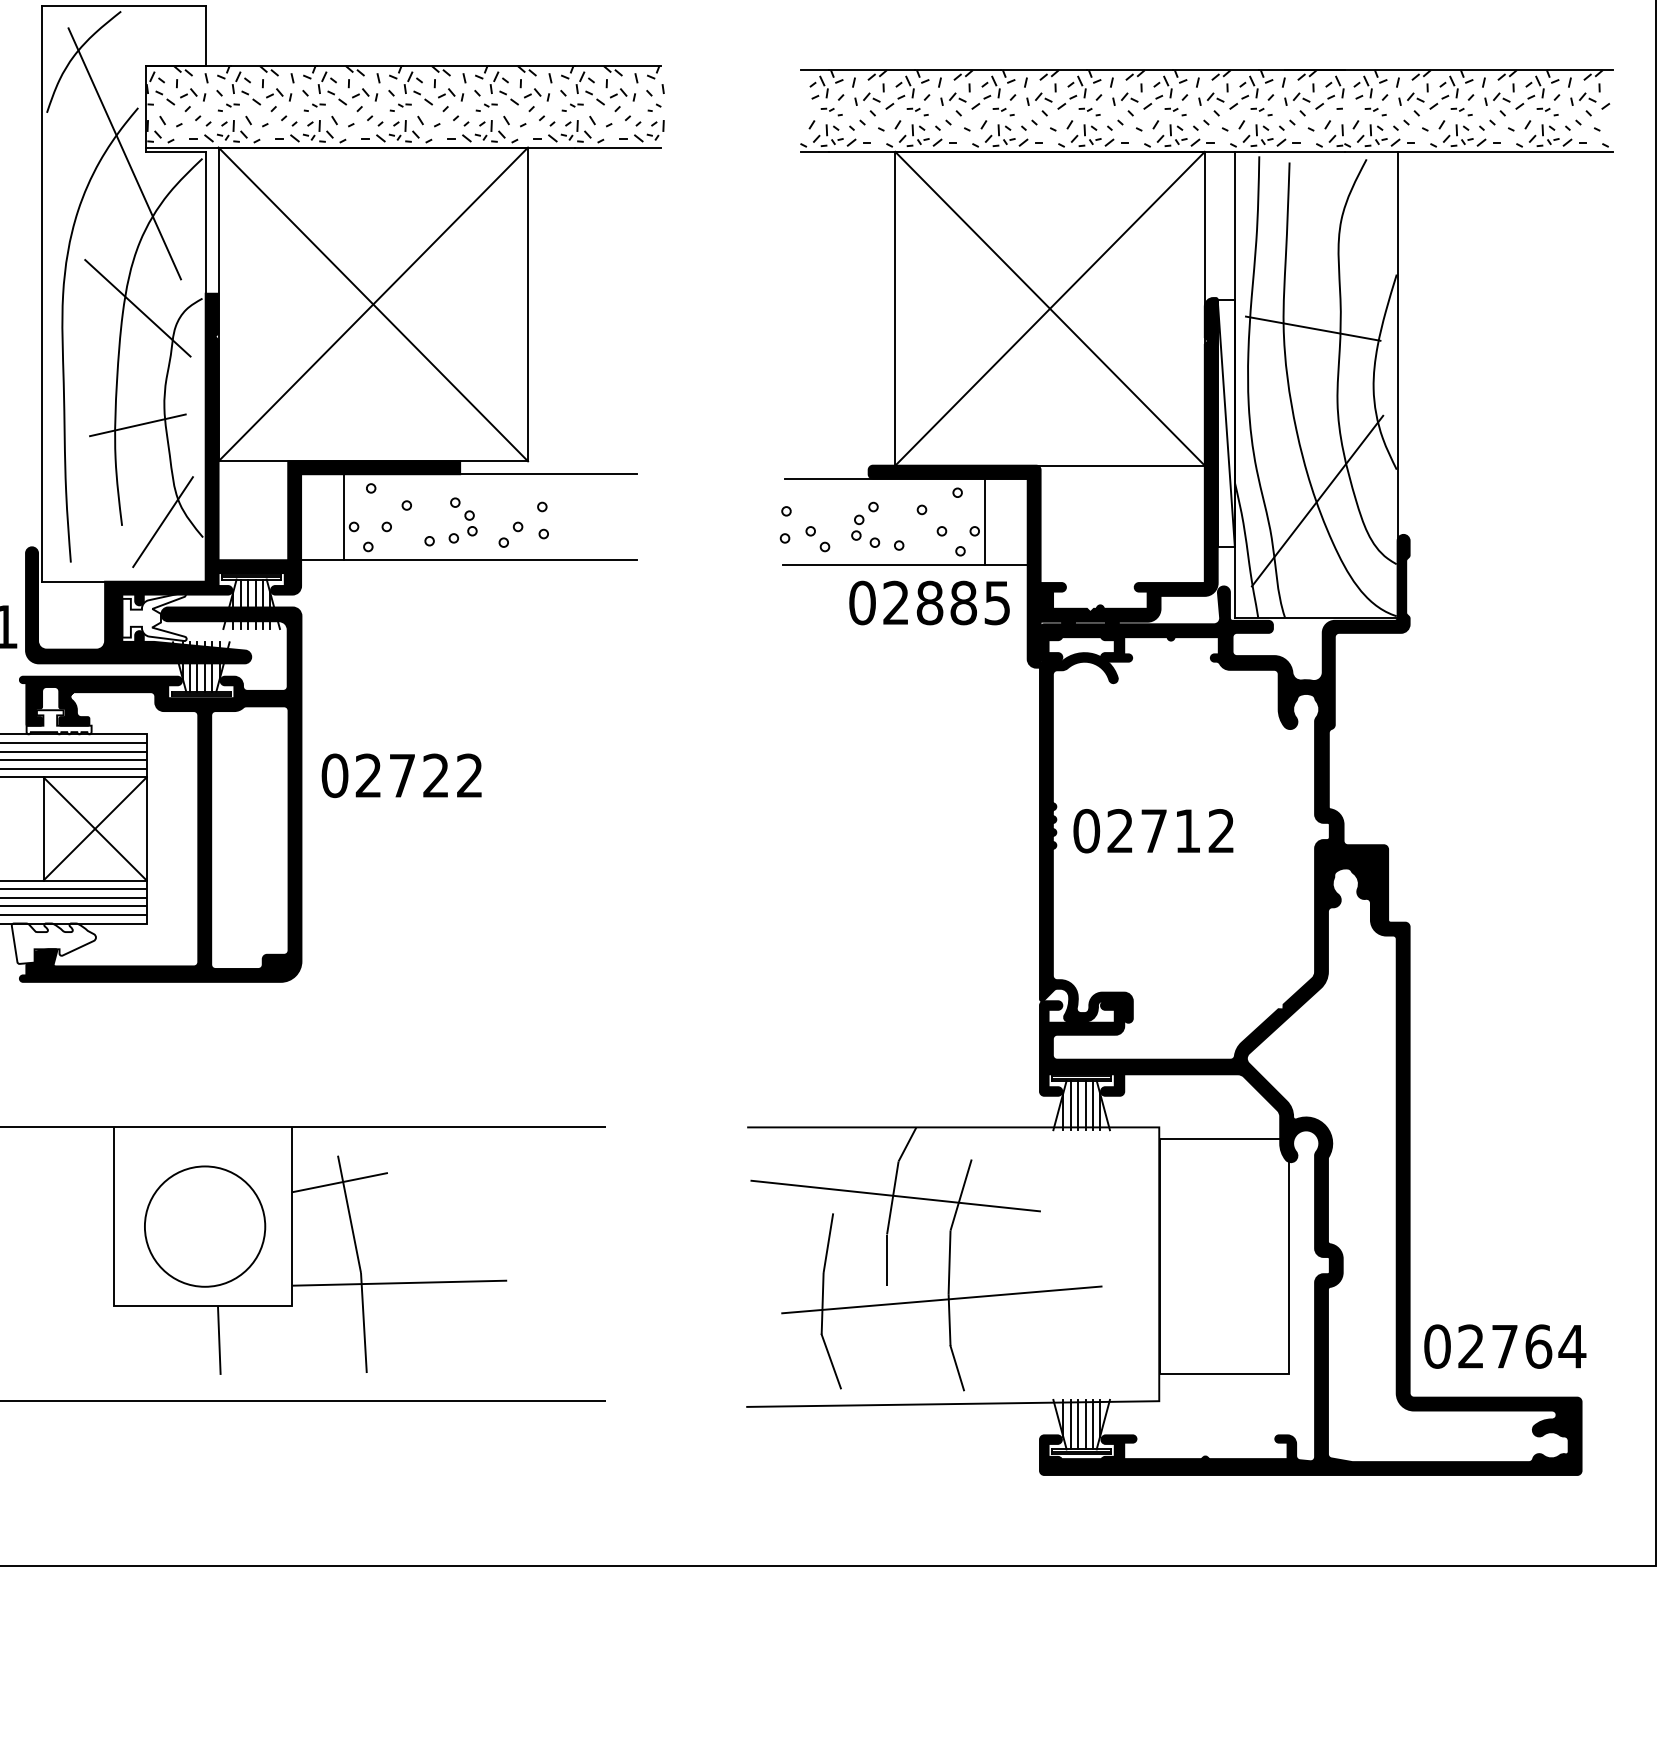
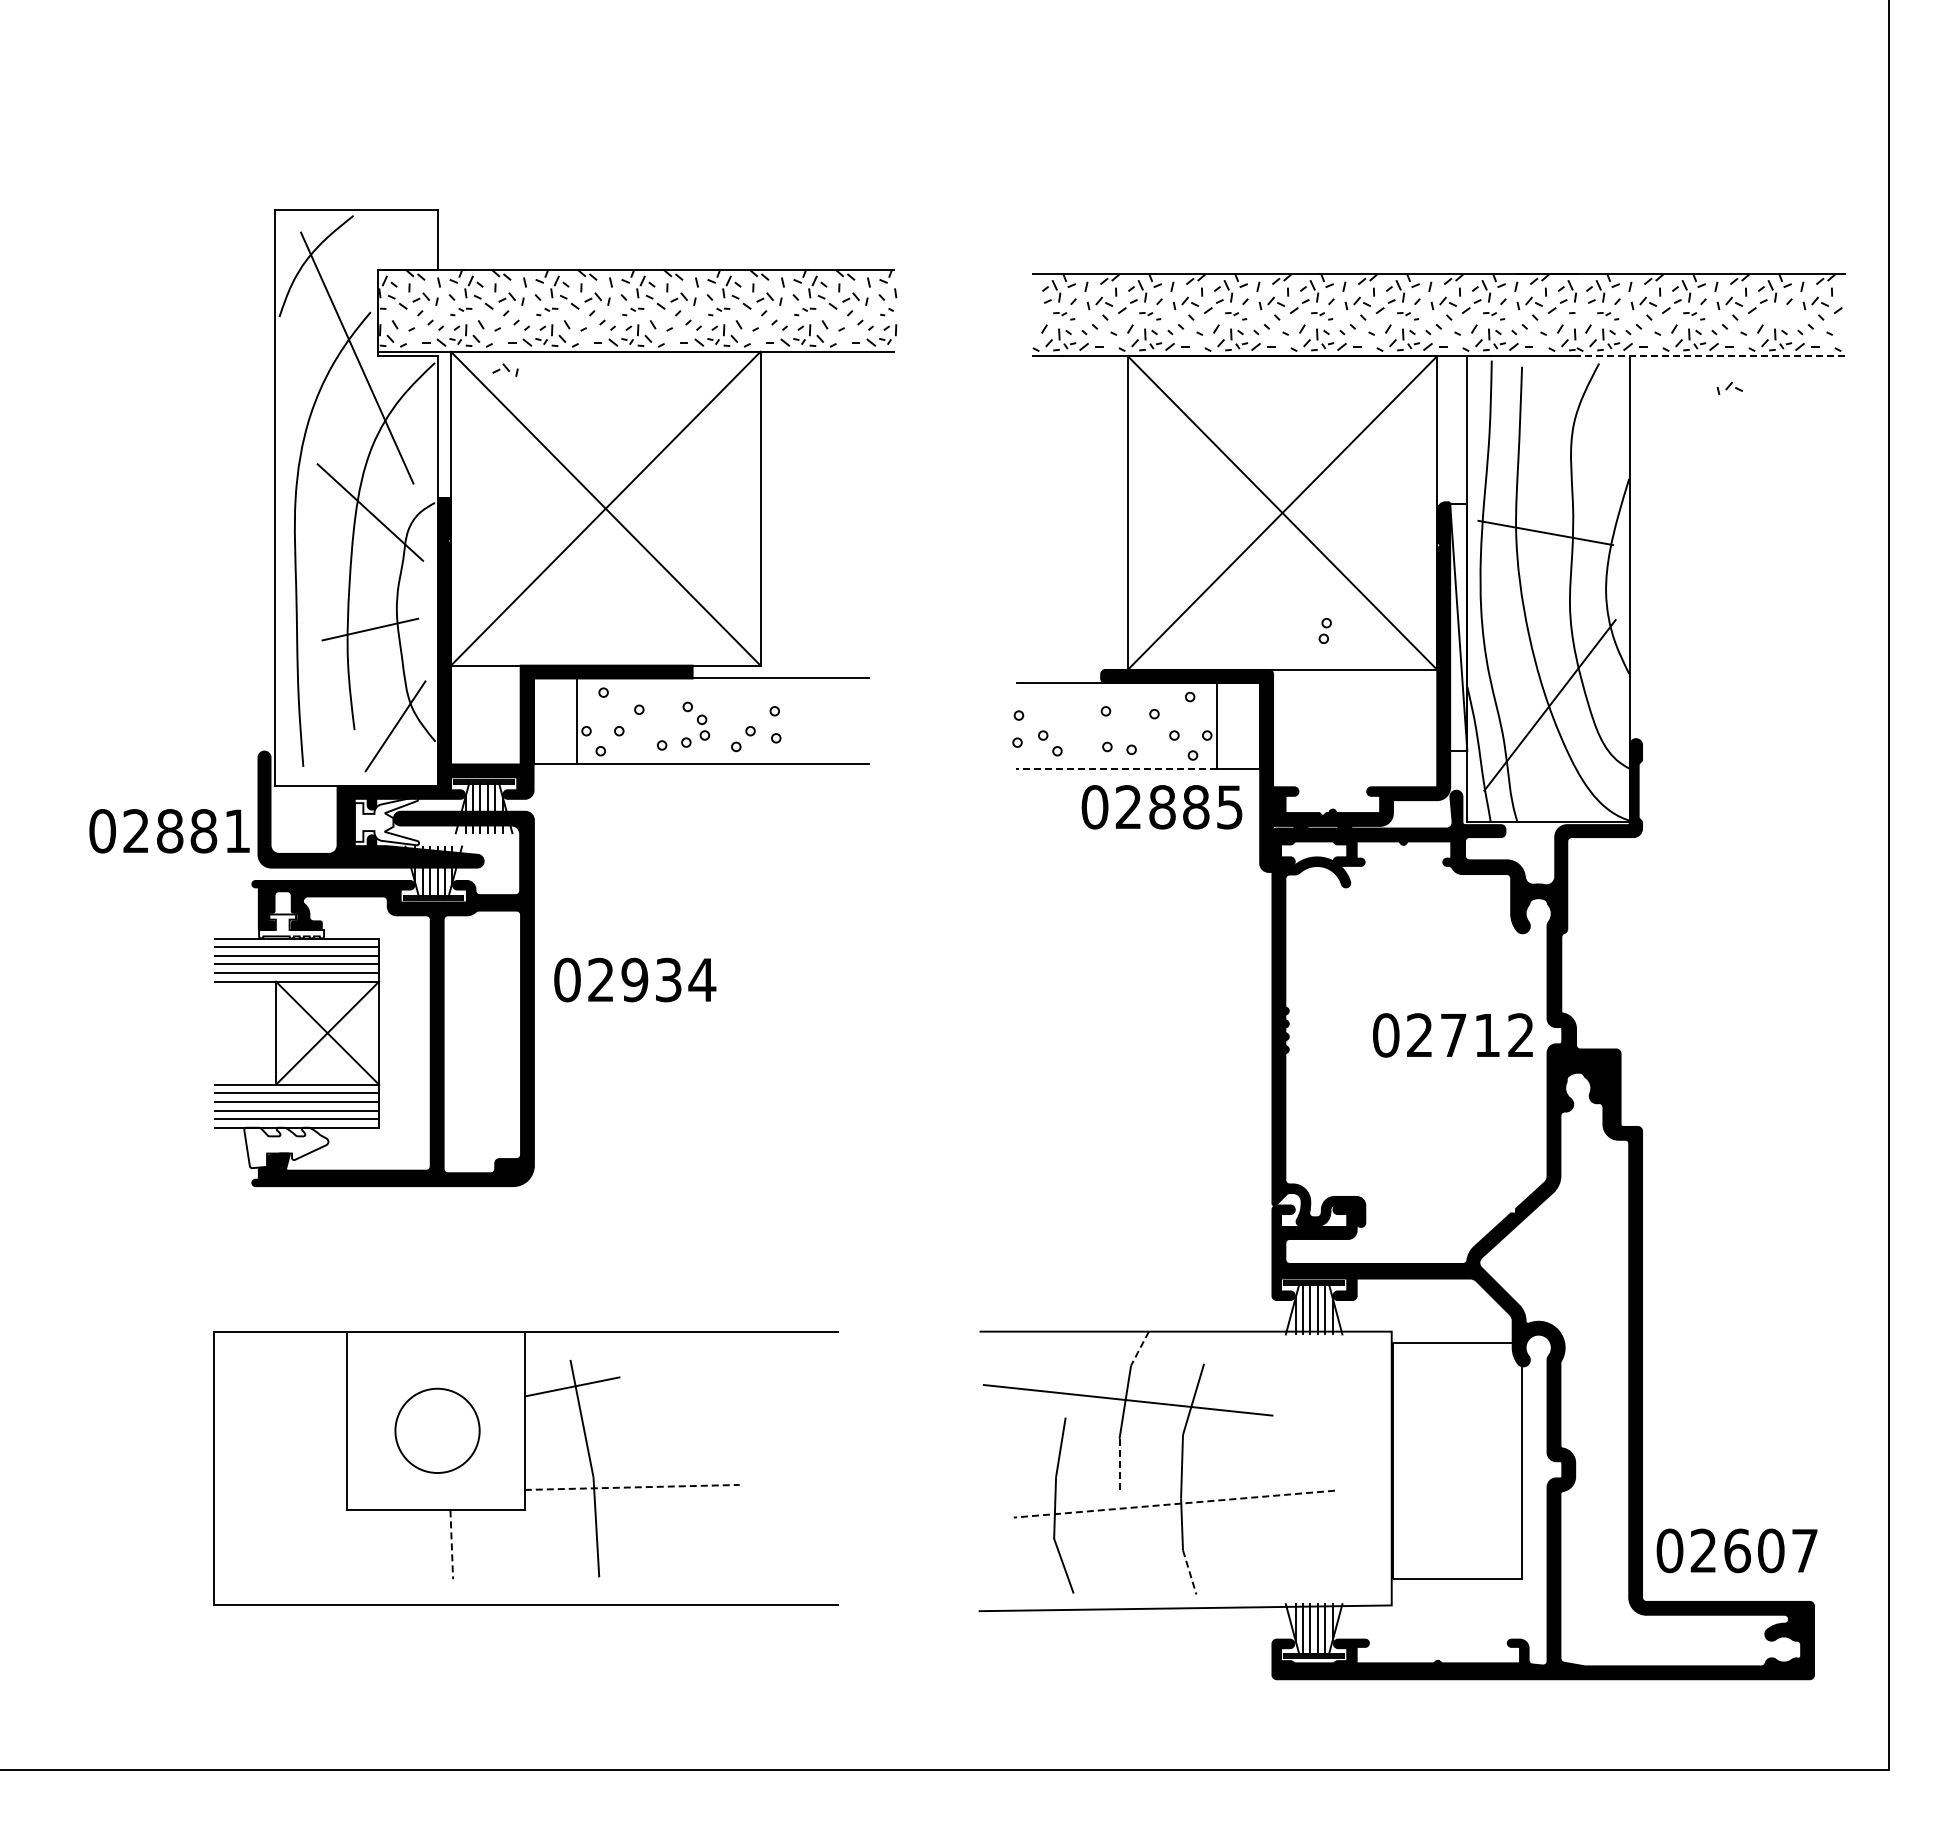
part: (1548, 112) -> (1780, 316), removed
line: (1479, 152) -> (1711, 356), solid -> dashed
part: (273, 165) -> (505, 369), added
part: (1497, 184) -> (1729, 388), added
part: (857, 527) -> (1324, 630), moved
line: (884, 564) -> (1116, 768), solid -> dashed
text: (436, 775) -> (668, 979), 02722 -> 02934
text: (1153, 831) -> (1452, 1035), moved
line: (907, 1145) -> (1139, 1349), solid -> dashed
circle: (205, 1226) -> (437, 1430), size x0.7
line: (887, 1260) -> (1119, 1464), solid -> dashed
line: (400, 1283) -> (632, 1487), solid -> dashed
line: (941, 1300) -> (1173, 1504), solid -> dashed
line: (219, 1341) -> (451, 1545), solid -> dashed
text: (1539, 1346) -> (1771, 1550), 02764 -> 02607
line: (957, 1368) -> (1189, 1572), solid -> dashed

